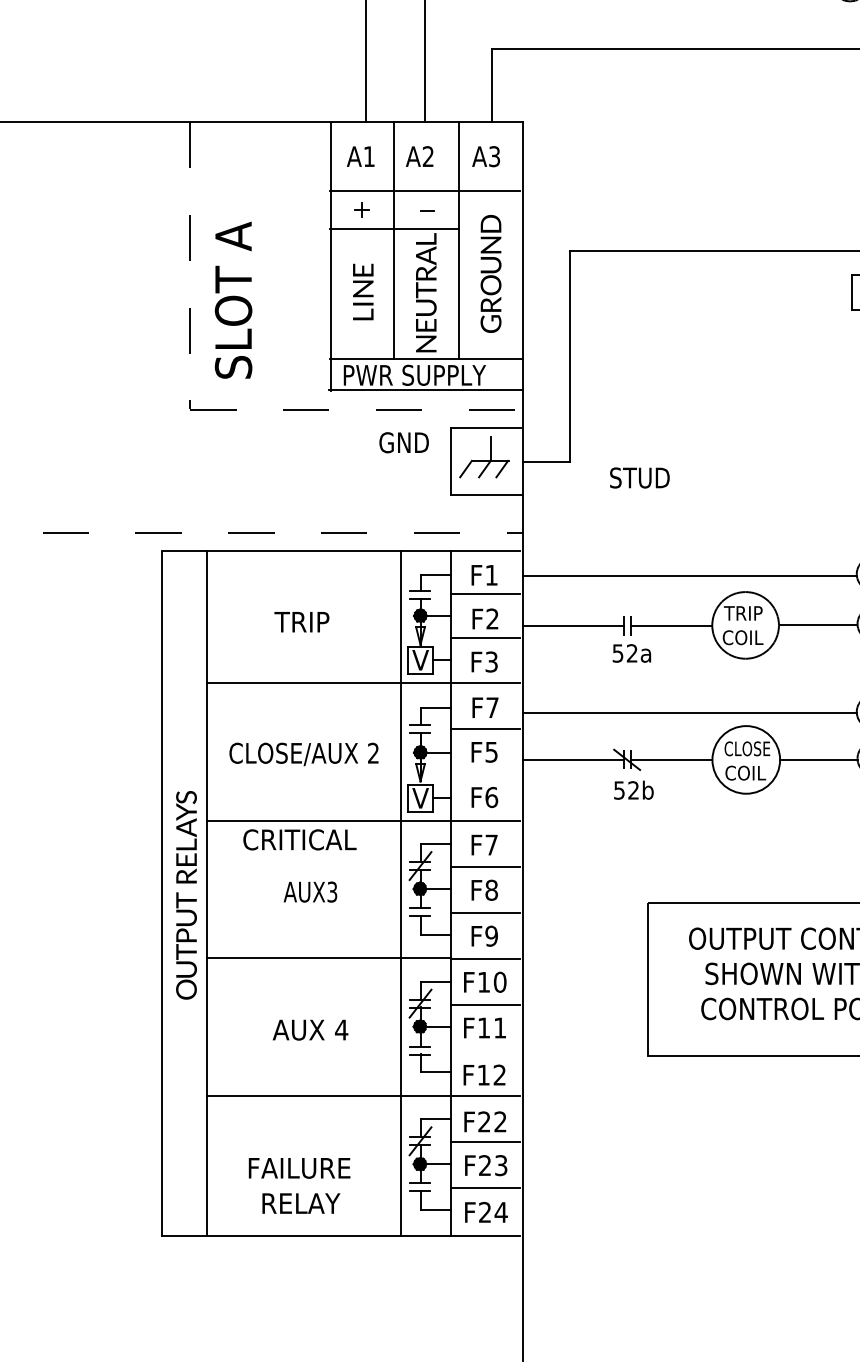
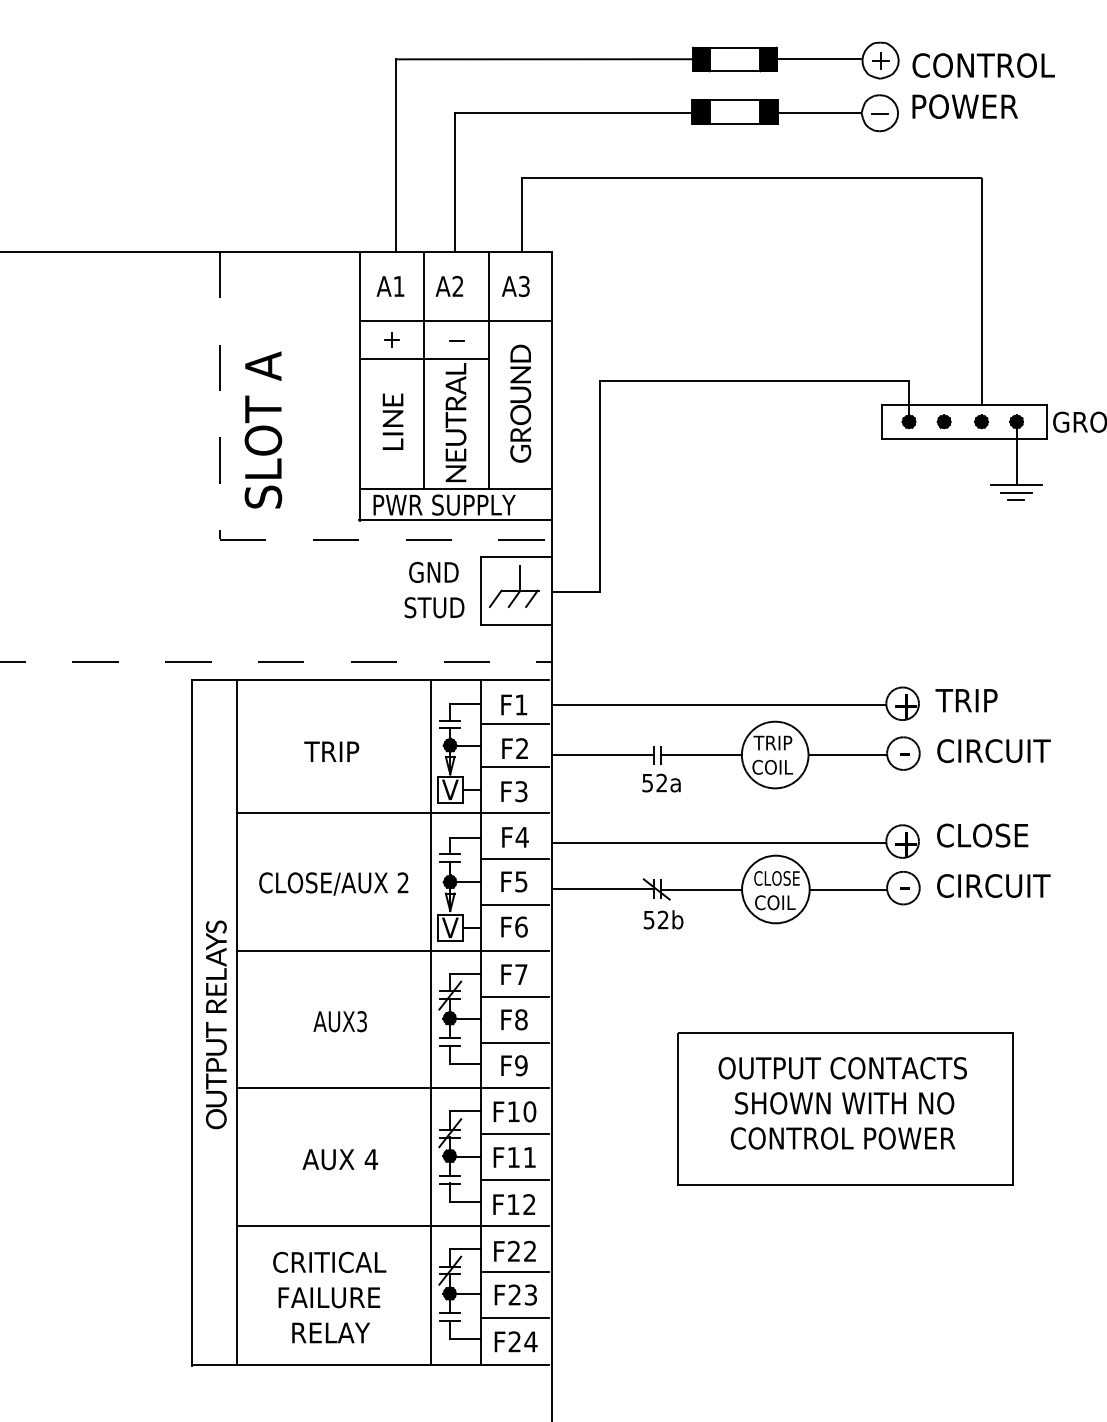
text: (639, 477) -> (434, 607), moved
text: (491, 707) -> (521, 837), F7 -> F4
line: (485, 775) -> (515, 905), added
text: (299, 838) -> (329, 1261), moved
line: (485, 1051) -> (515, 1180), added

